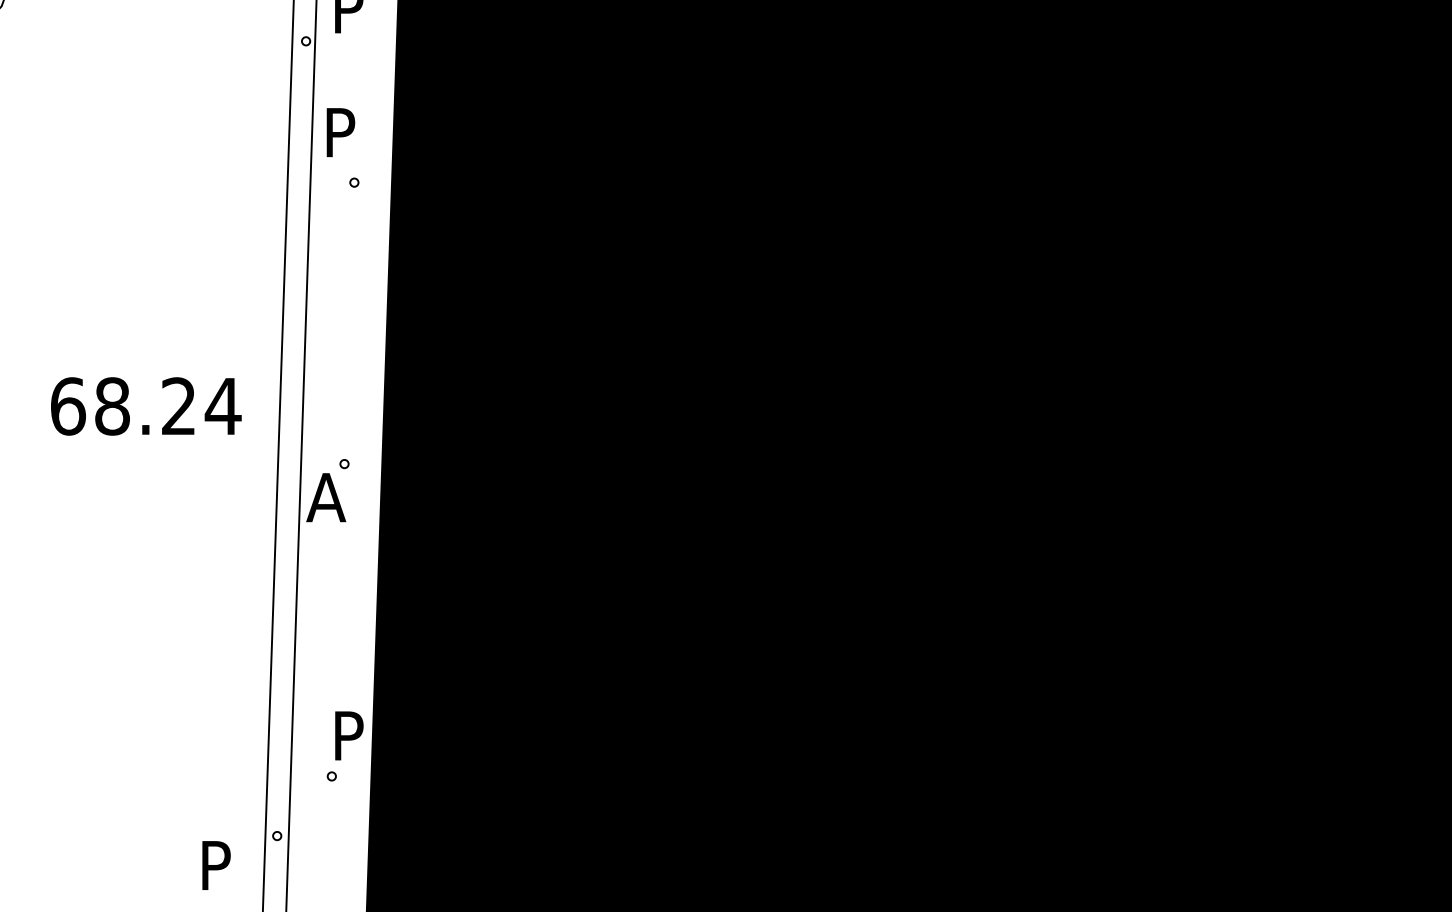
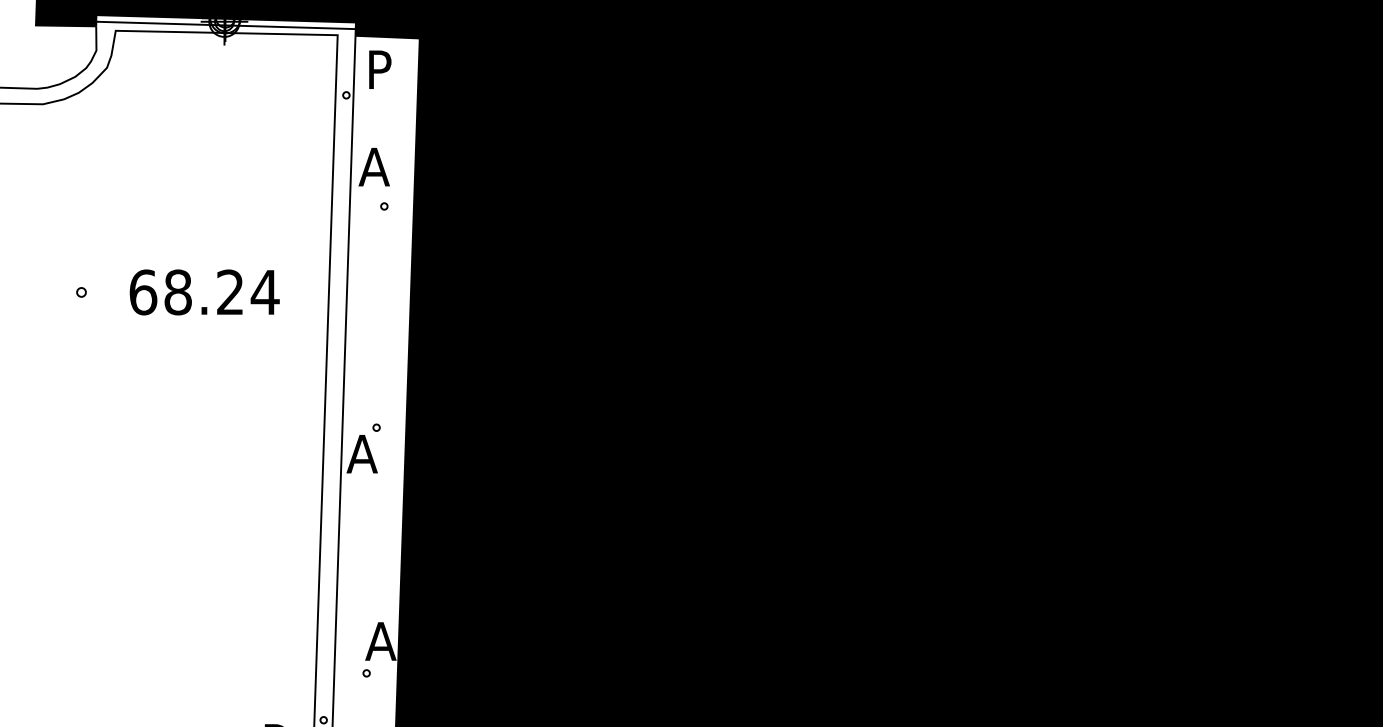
text: (340, 131) -> (373, 166), P -> A
text: (145, 406) -> (204, 292), moved
text: (349, 735) -> (380, 641), P -> A

